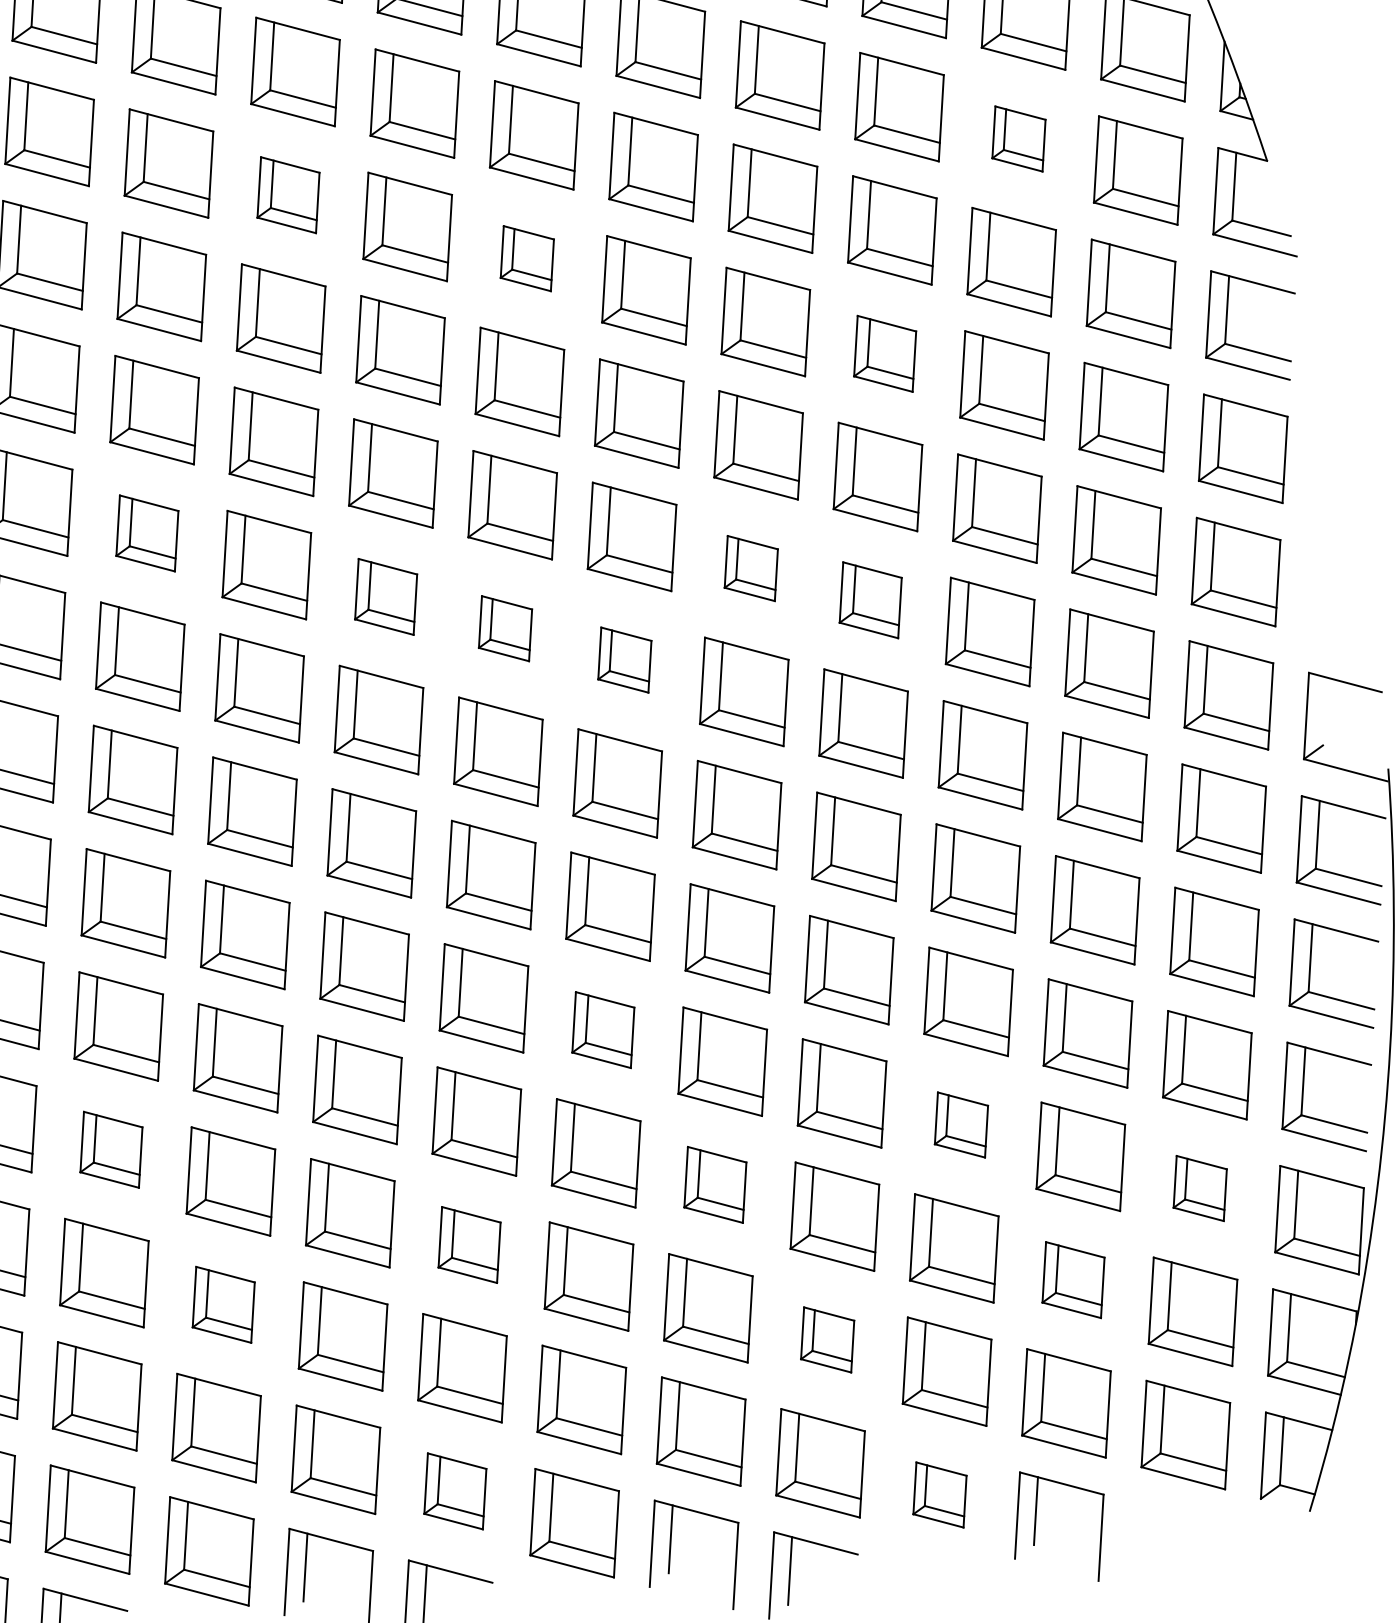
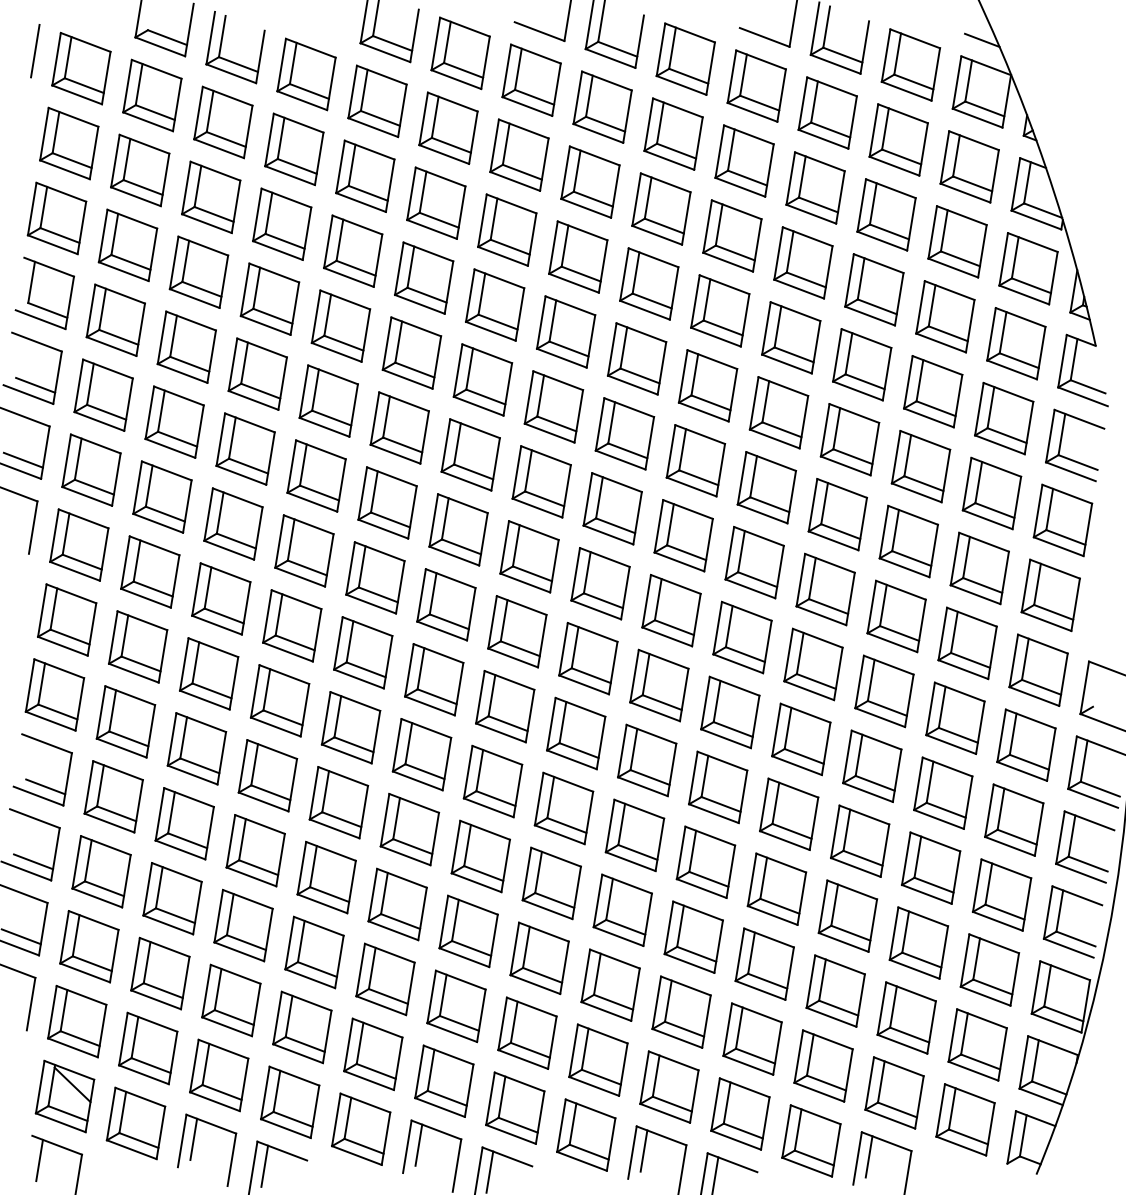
part: (1019, 138) -> (945, 316), size x1.67
part: (288, 194) -> (495, 304), size x1.43
part: (527, 257) -> (637, 358), size x1.67
part: (884, 353) -> (849, 439), size x1.43
part: (147, 532) -> (387, 502), size x1.43
part: (751, 568) -> (754, 562), size x1.67
part: (386, 596) -> (529, 556), size x1.43
part: (870, 600) -> (825, 589), size x1.43
part: (505, 628) -> (600, 583), size x1.67
part: (624, 660) -> (671, 610), size x1.67
part: (602, 1030) -> (634, 835), size x1.43
part: (960, 1124) -> (847, 915), size x1.67
part: (111, 1149) -> (326, 877), size x1.43
part: (714, 1183) -> (693, 936), size x1.43
part: (1199, 1187) -> (989, 969), size x1.67
part: (469, 1245) -> (539, 958), size x1.43
part: (1073, 1279) -> (906, 1017), size x1.43
part: (223, 1304) -> (385, 979), size x1.43
part: (827, 1339) -> (752, 1038), size x1.67
part: (455, 1490) -> (515, 1107), size x1.43
part: (939, 1494) -> (811, 1140), size x1.67

